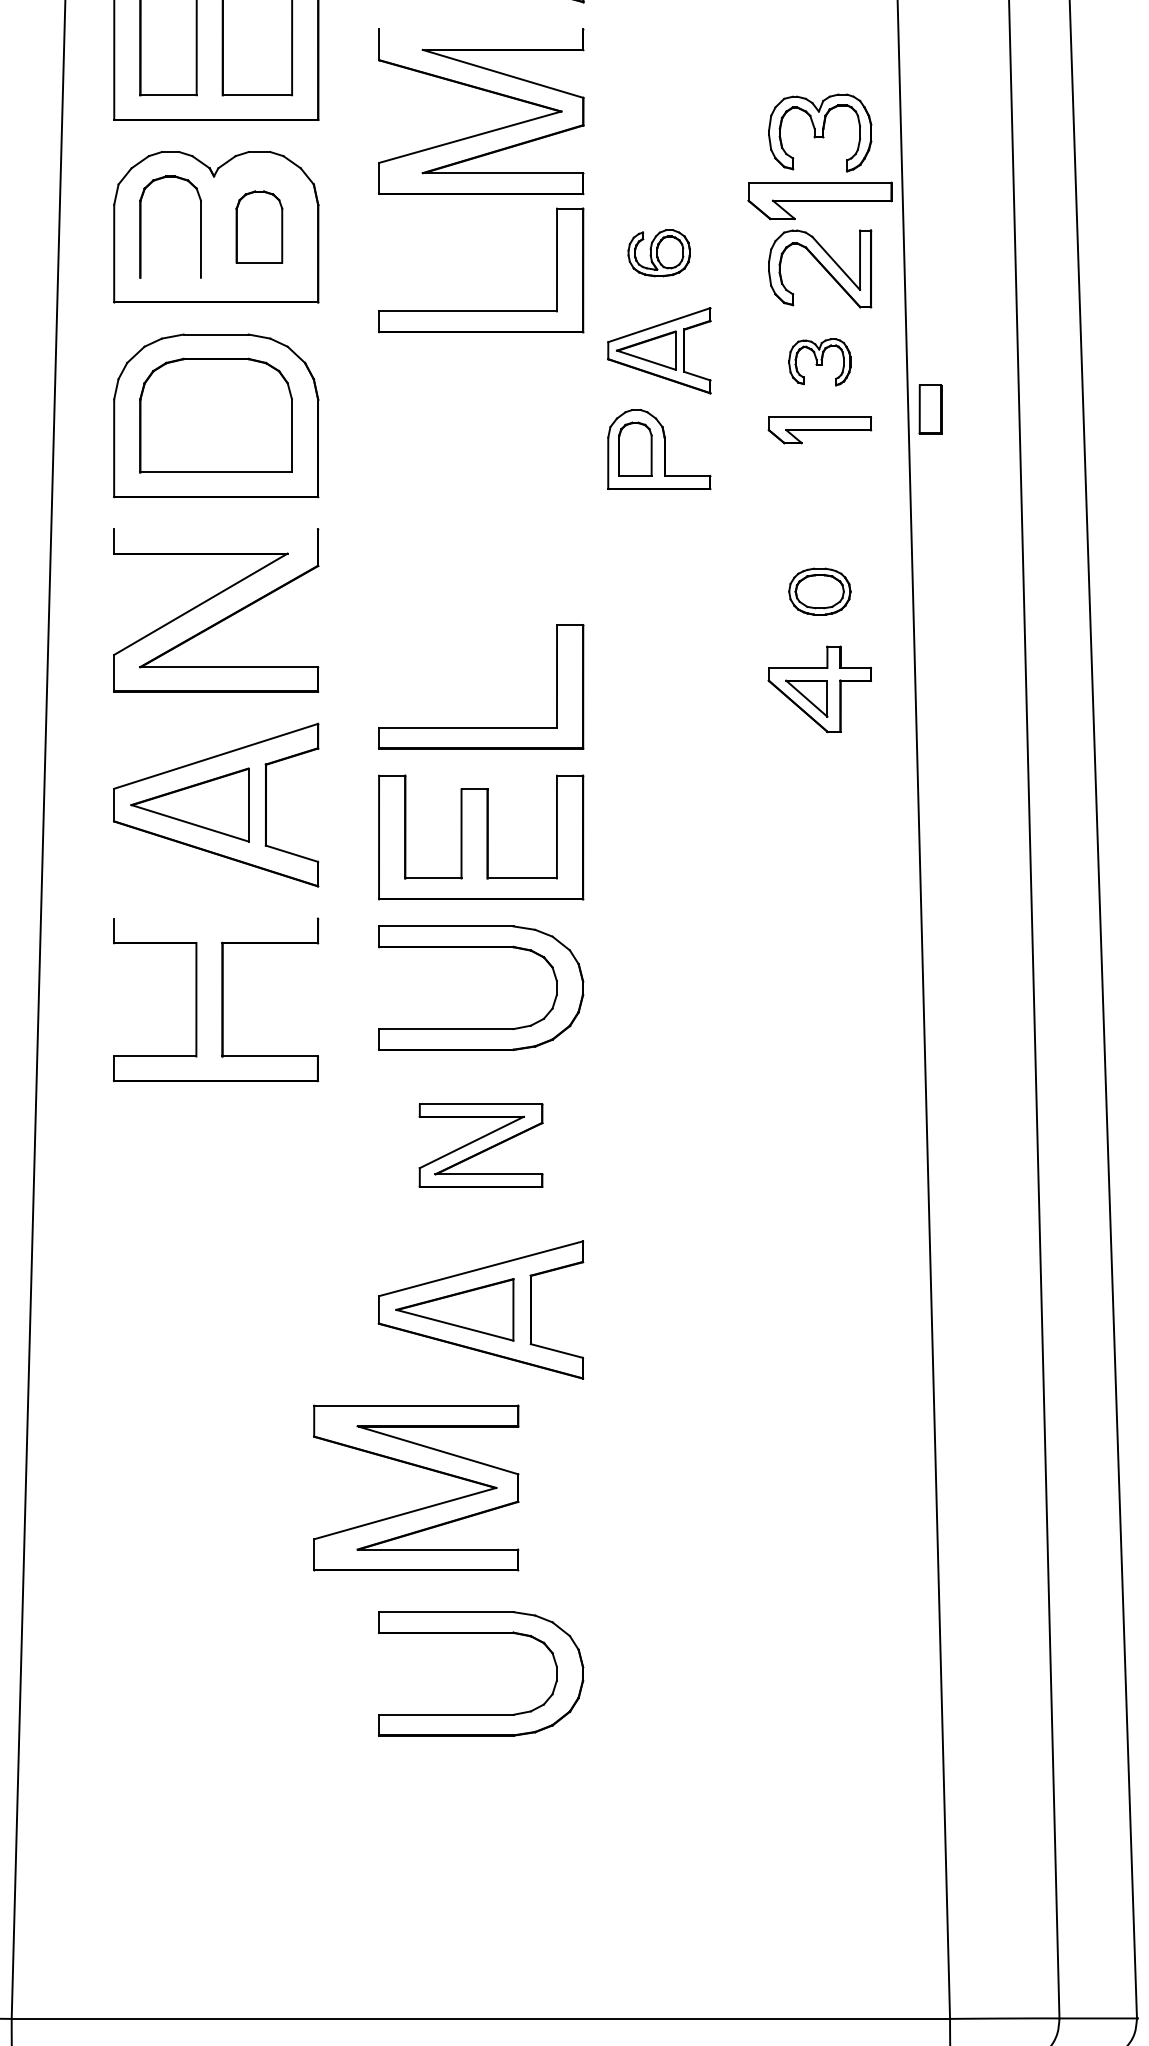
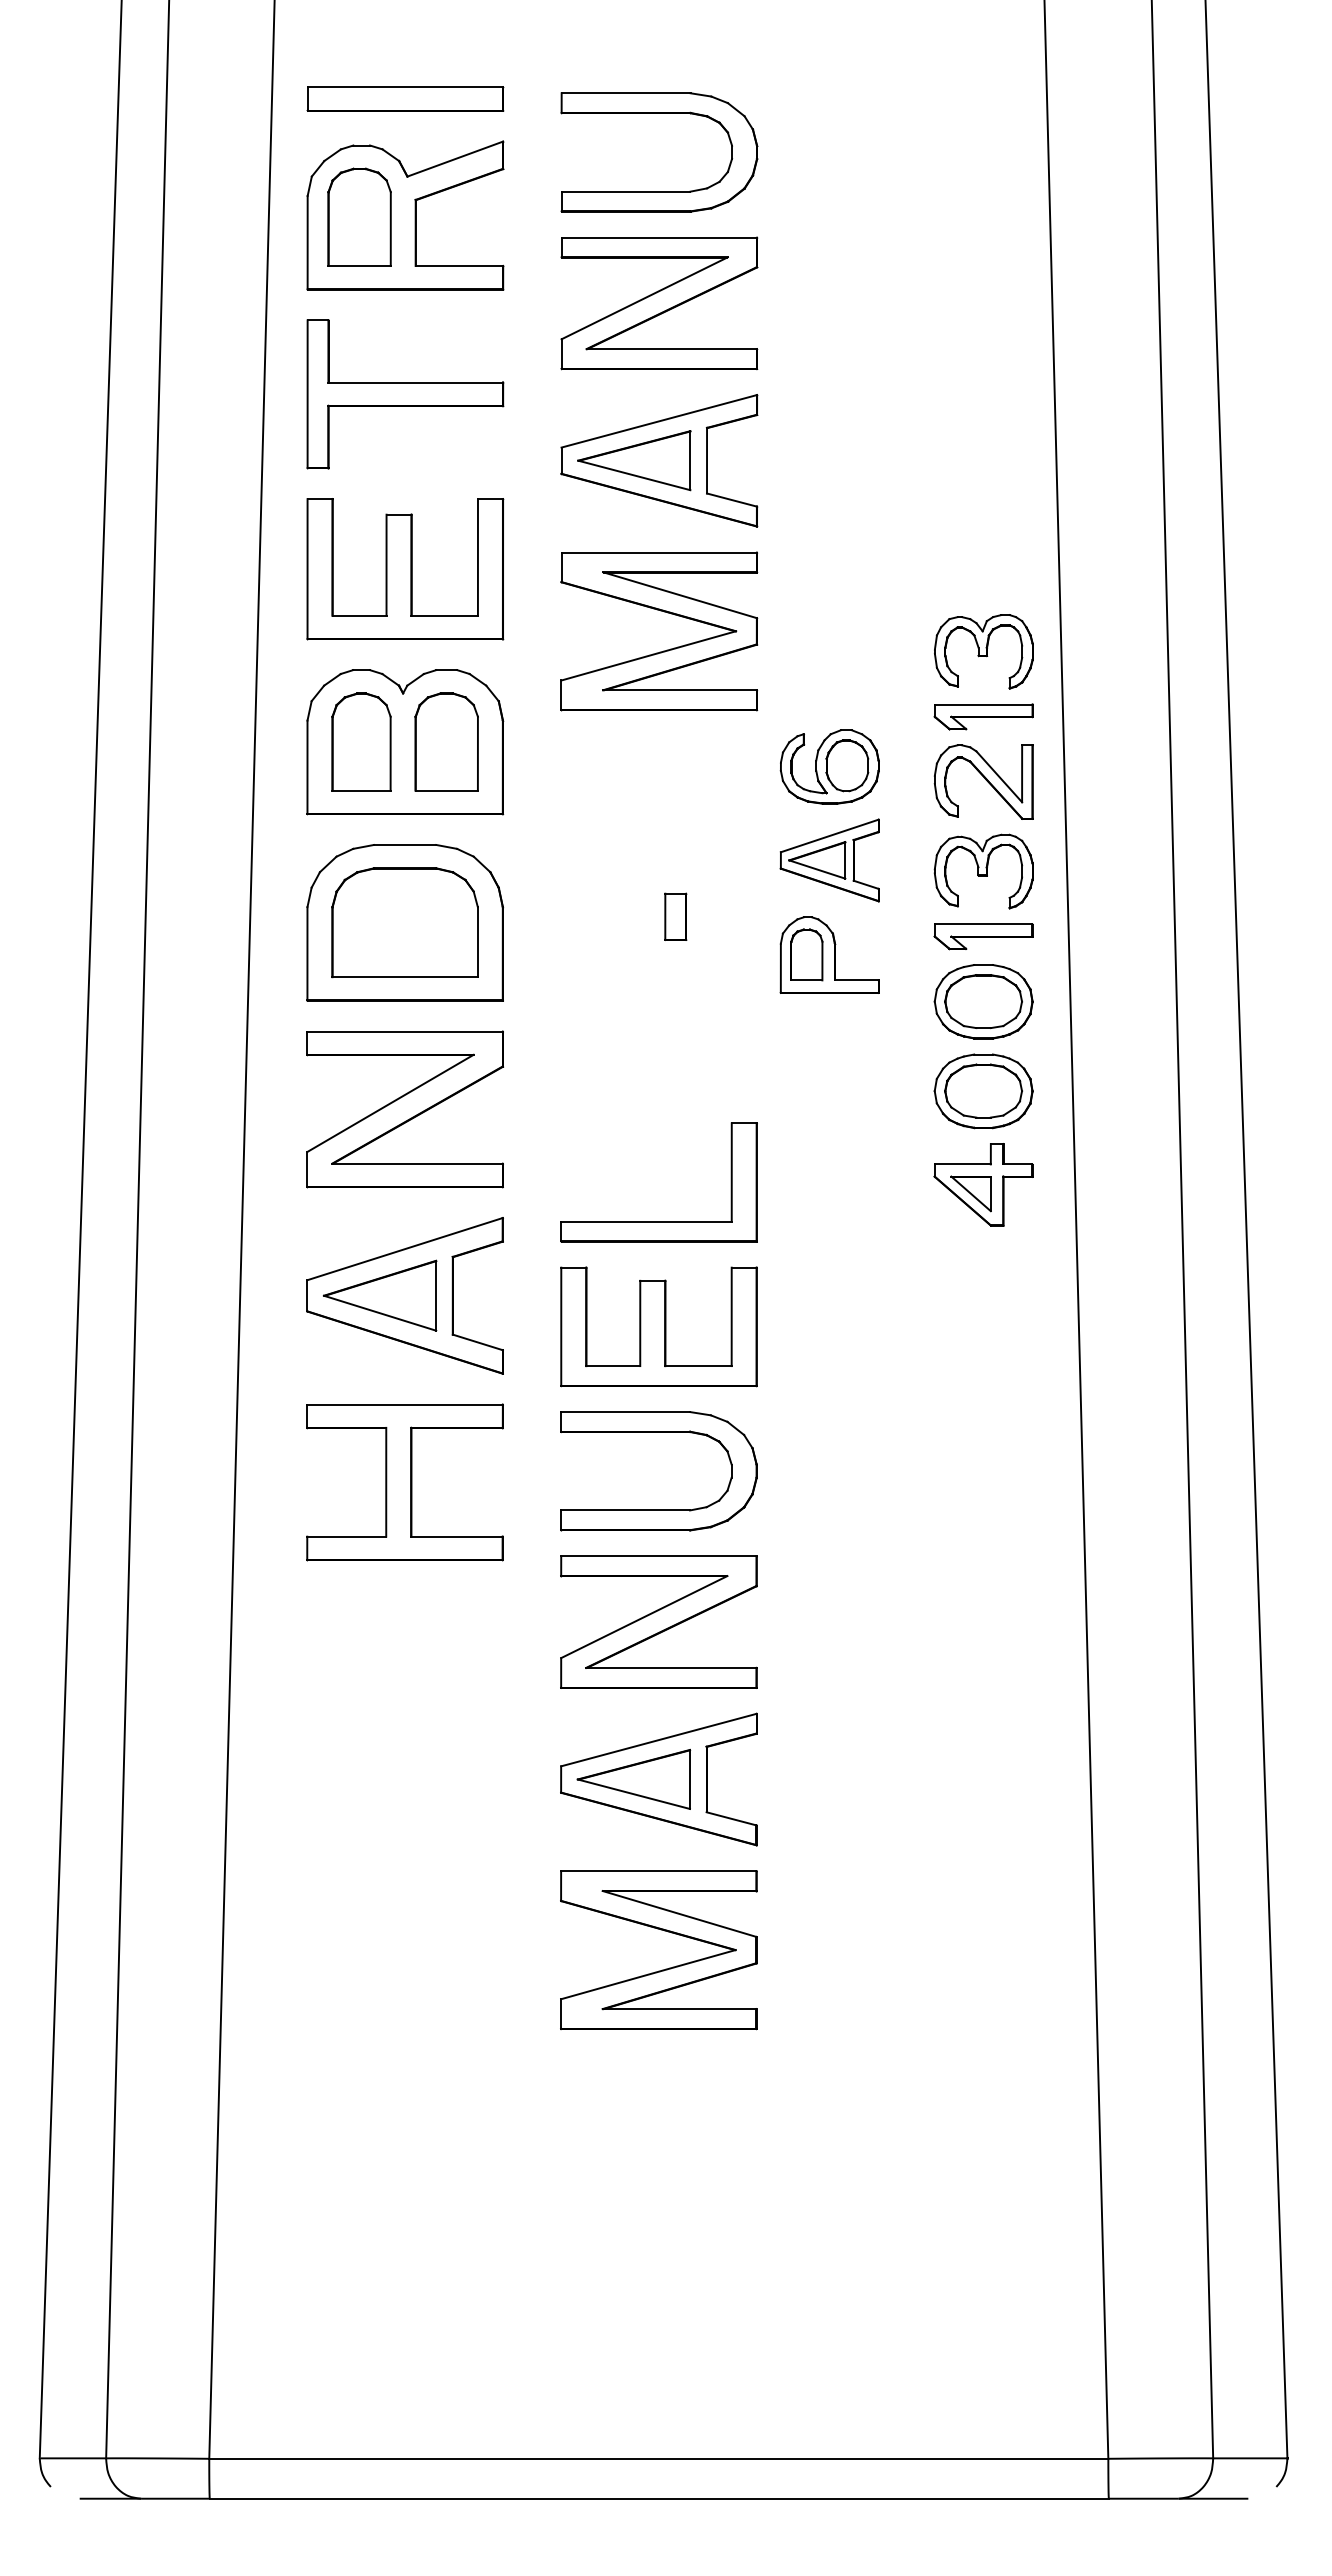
line: (480, 29) -> (658, 552), added
part: (819, 200) -> (983, 716), size x0.71
part: (259, 226) -> (446, 741), size x1.43
part: (659, 252) -> (829, 766), size x1.67
line: (170, 277) -> (361, 790), added
part: (480, 311) -> (658, 822), removed
part: (819, 362) -> (983, 871), size x1.67
part: (930, 409) -> (675, 916), moved
part: (819, 497) -> (983, 1001), added
line: (215, 529) -> (404, 1031), added
part: (819, 591) -> (983, 1091), size x1.67
line: (215, 918) -> (404, 1404), added
part: (480, 1145) -> (658, 1621), size x1.67
part: (423, 1507) -> (665, 1968), moved
part: (480, 1713) -> (658, 2166), removed

